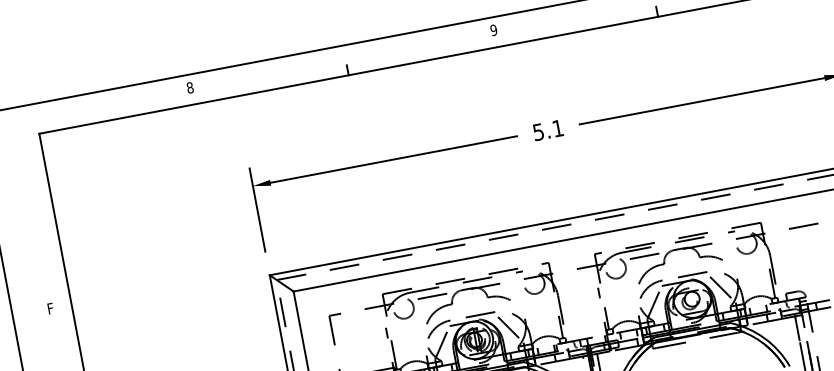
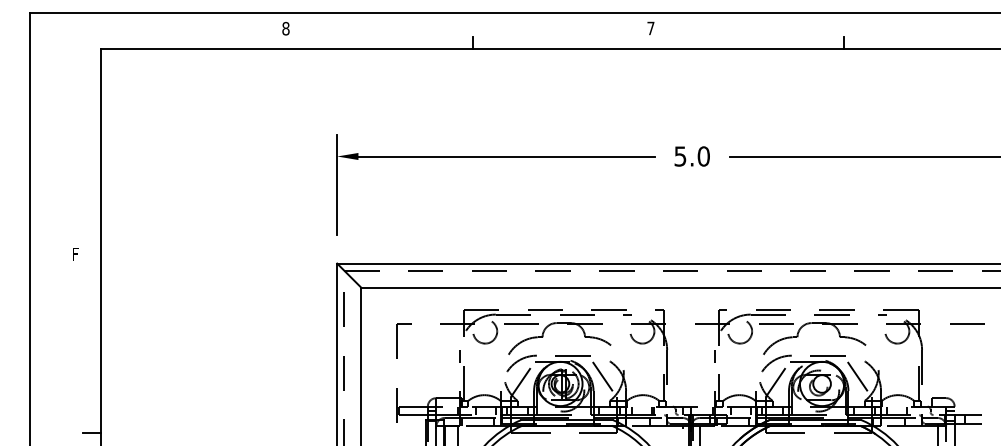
text: (493, 30) -> (650, 28), 9 -> 7
text: (557, 128) -> (703, 156), 5.1 -> 5.0

